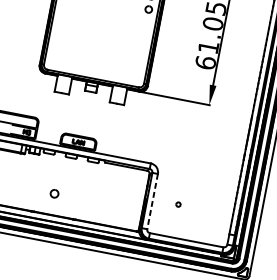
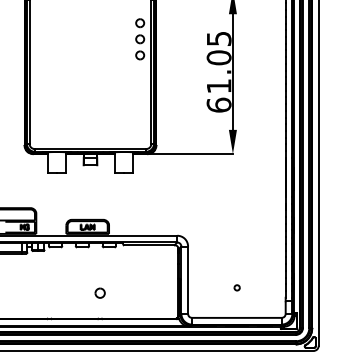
part: (54, 193) -> (99, 292), moved
line: (152, 201) -> (188, 280), dashed -> solid
part: (177, 204) -> (236, 287), moved

